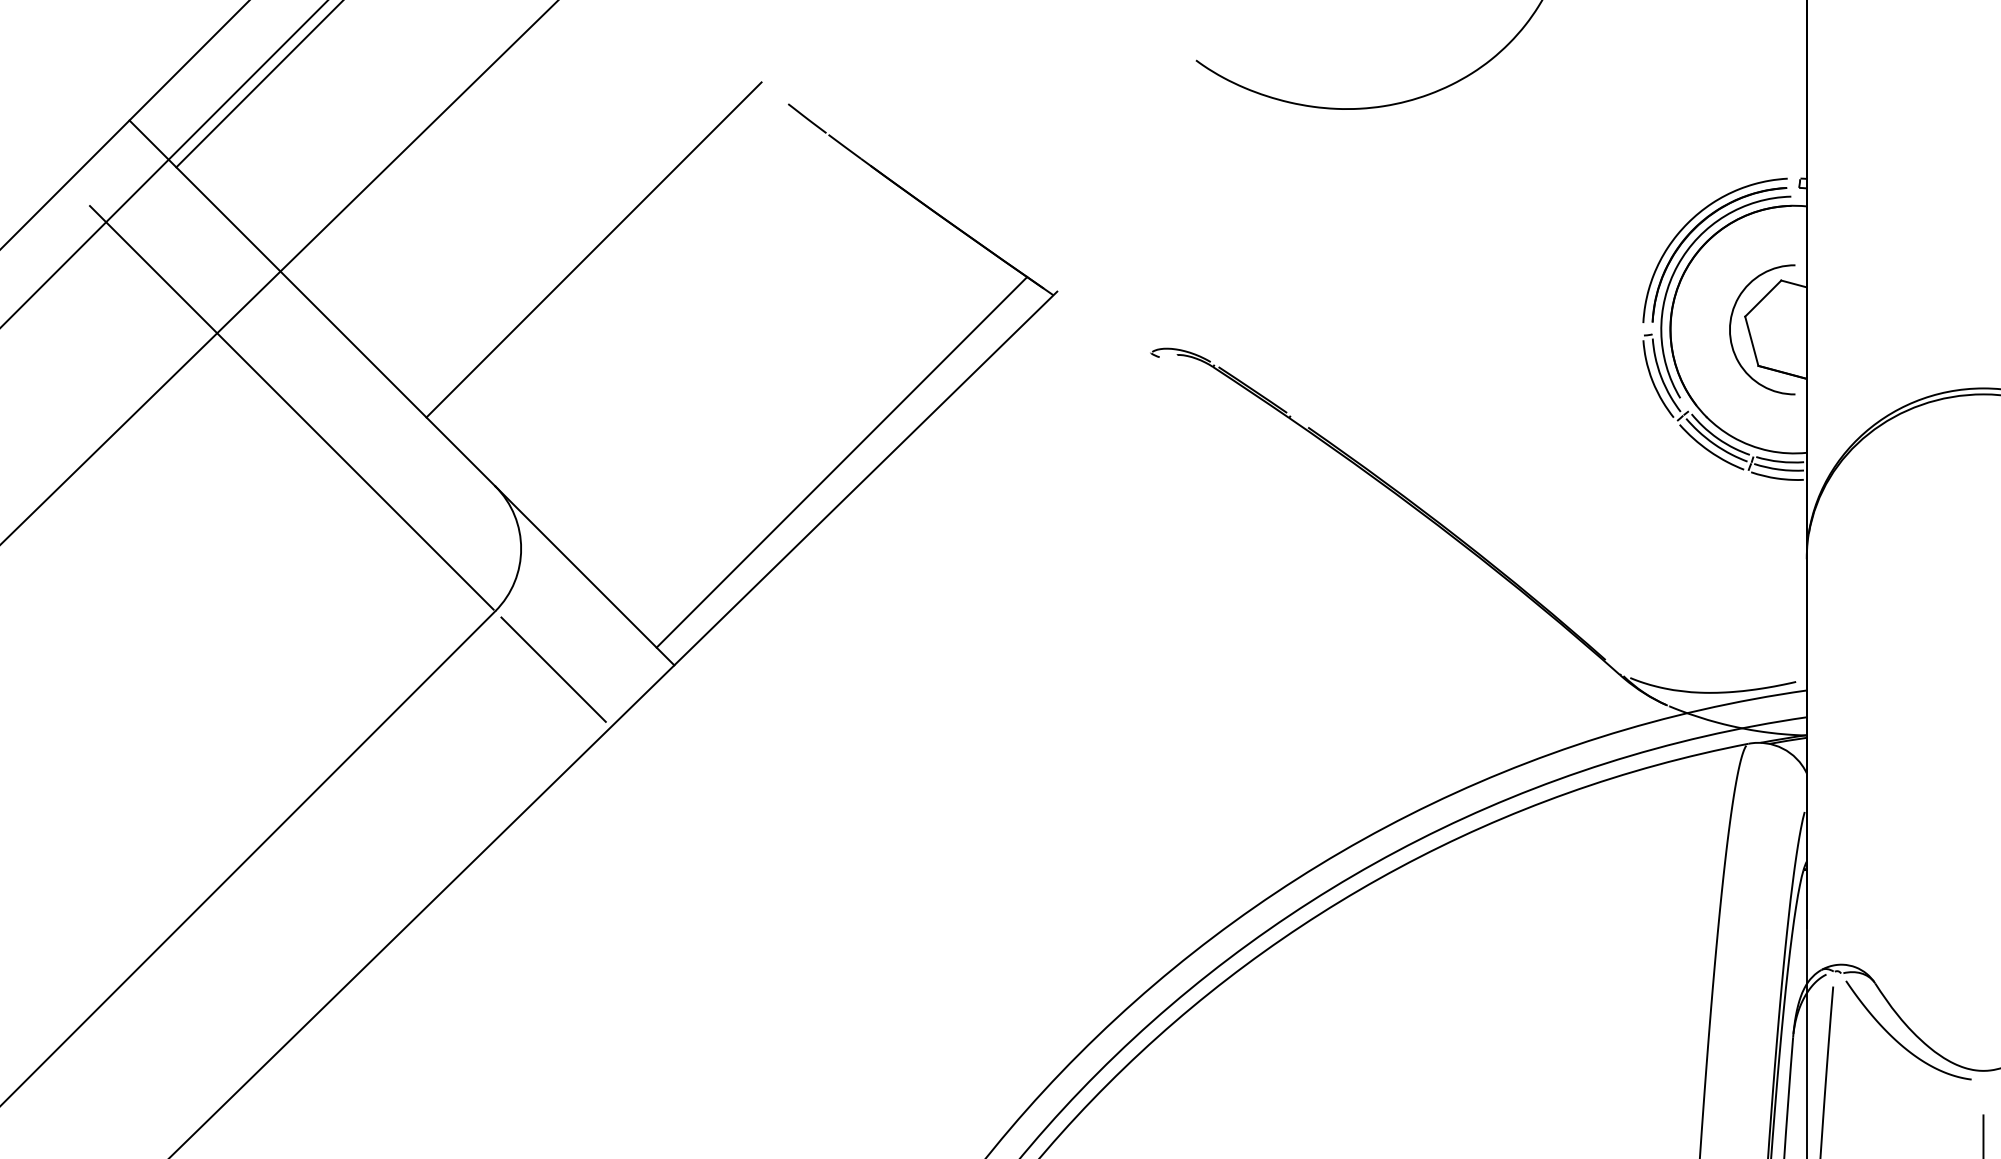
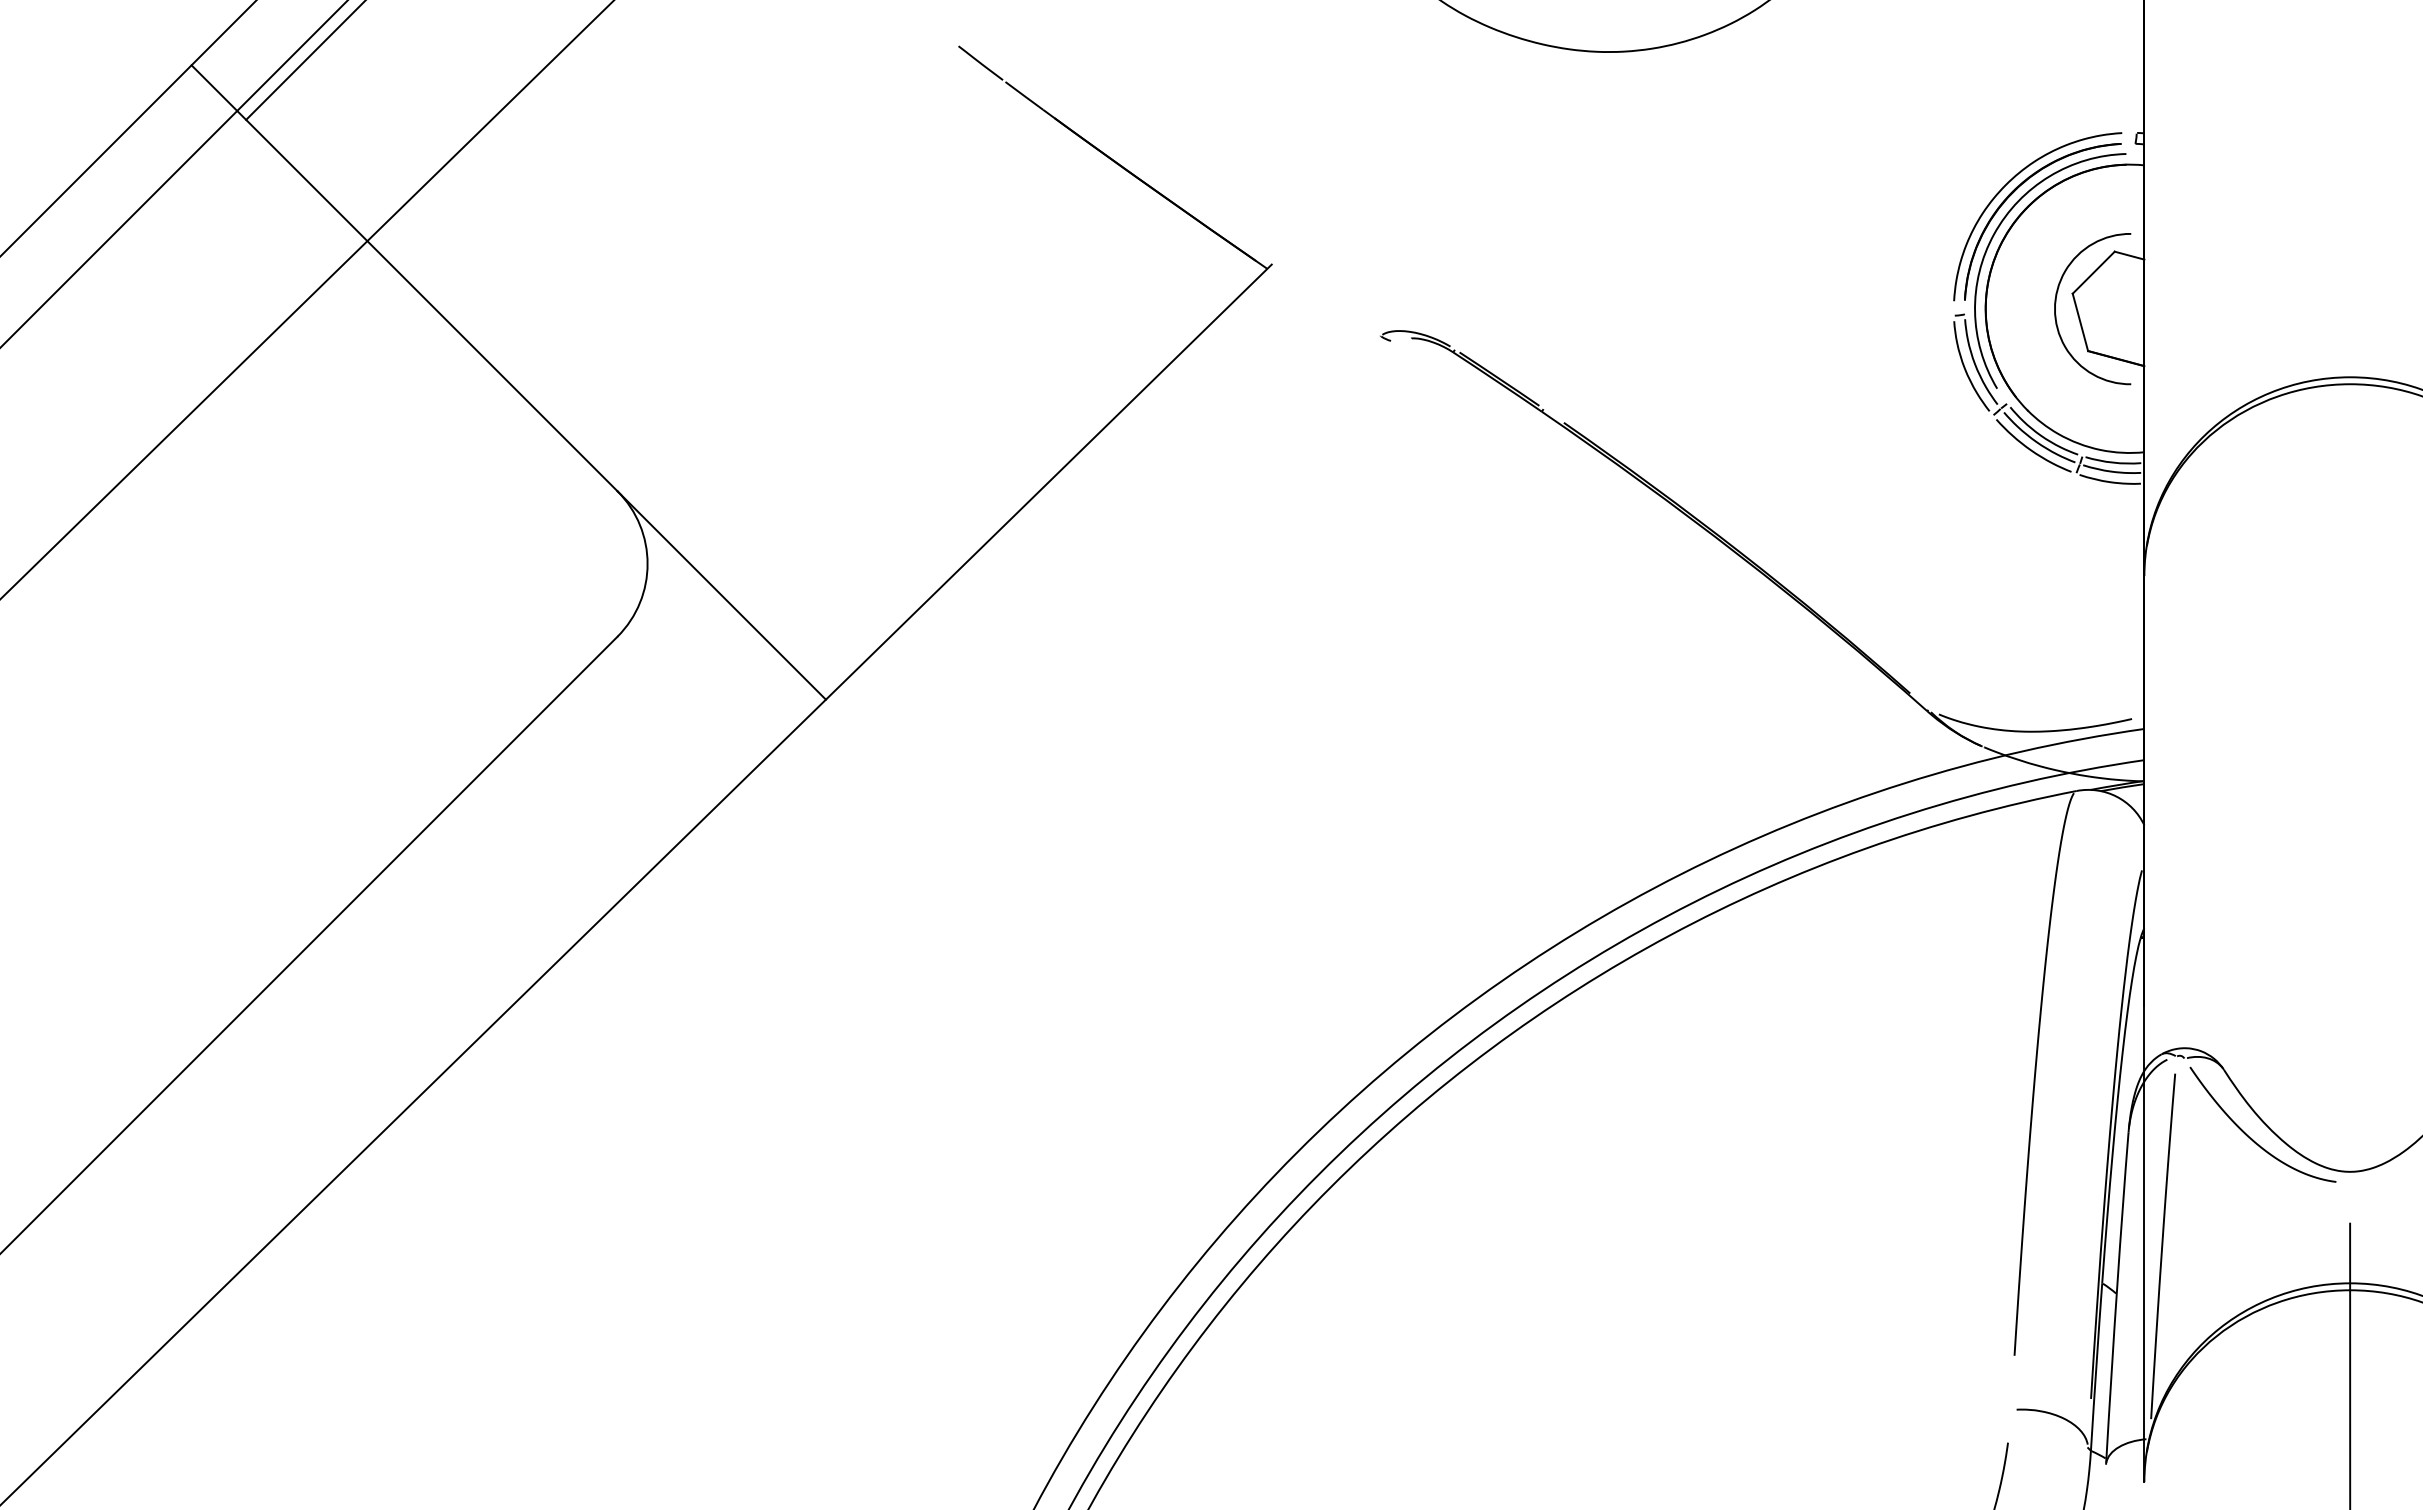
line: (594, 249) -> (732, 215), removed
line: (291, 407) -> (380, 399), removed
line: (841, 462) -> (1020, 463), removed
line: (553, 669) -> (685, 704), removed

